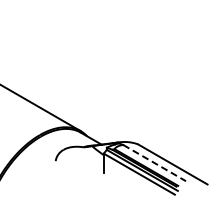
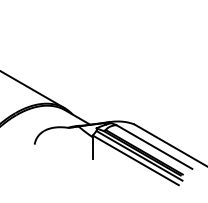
line: (155, 163) -> (155, 147), dashed -> solid

